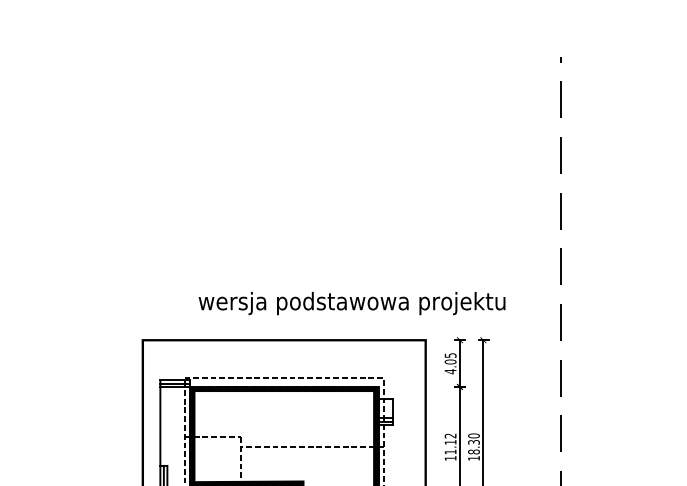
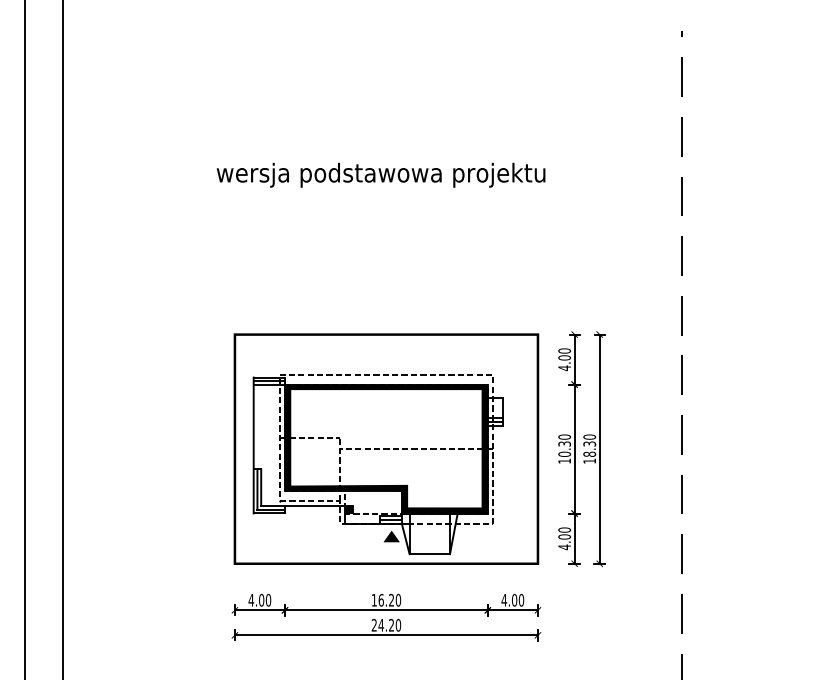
text: (351, 302) -> (380, 174), moved
text: (450, 355) -> (564, 350), 4.05 -> 4.00
text: (450, 443) -> (564, 445), 11.12 -> 10.30

